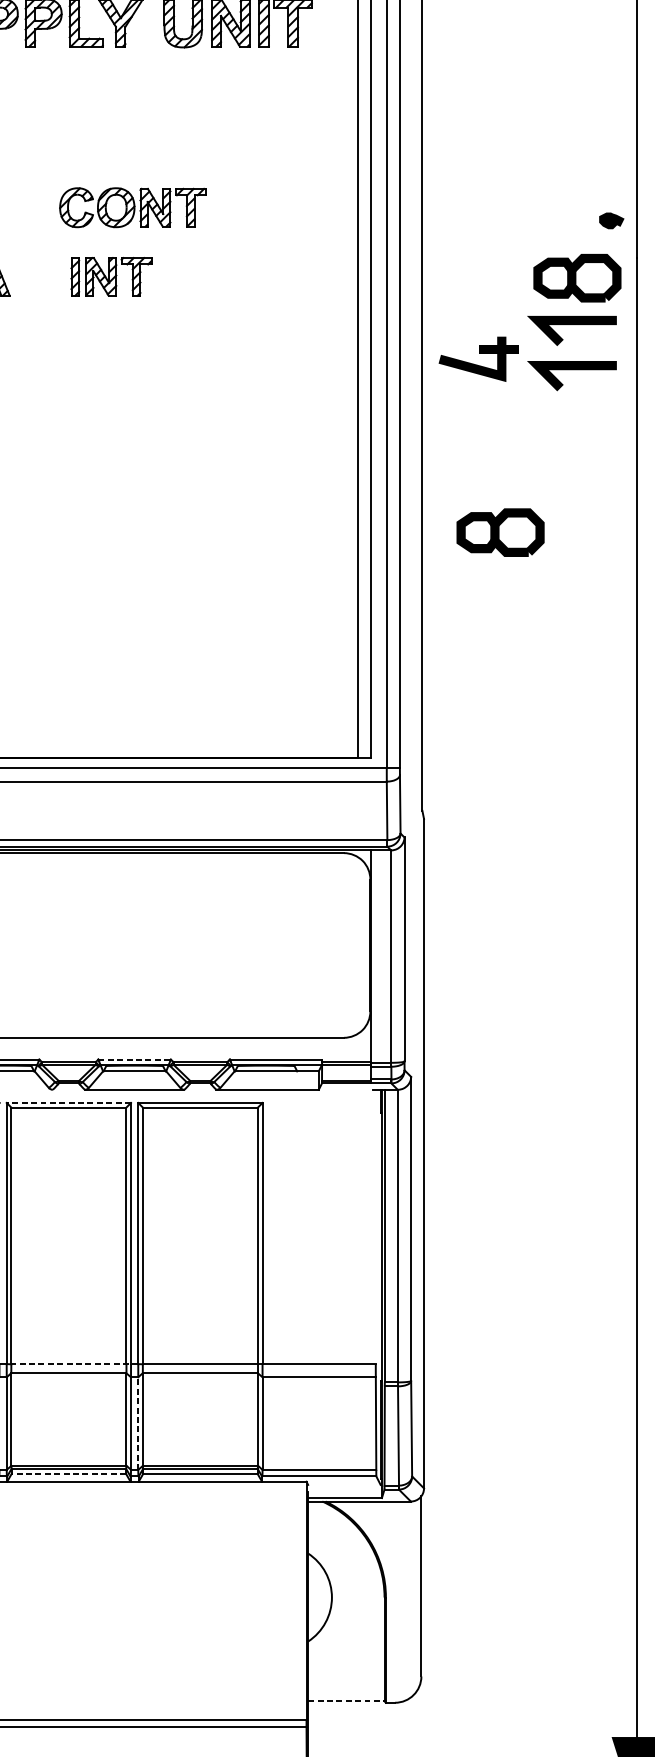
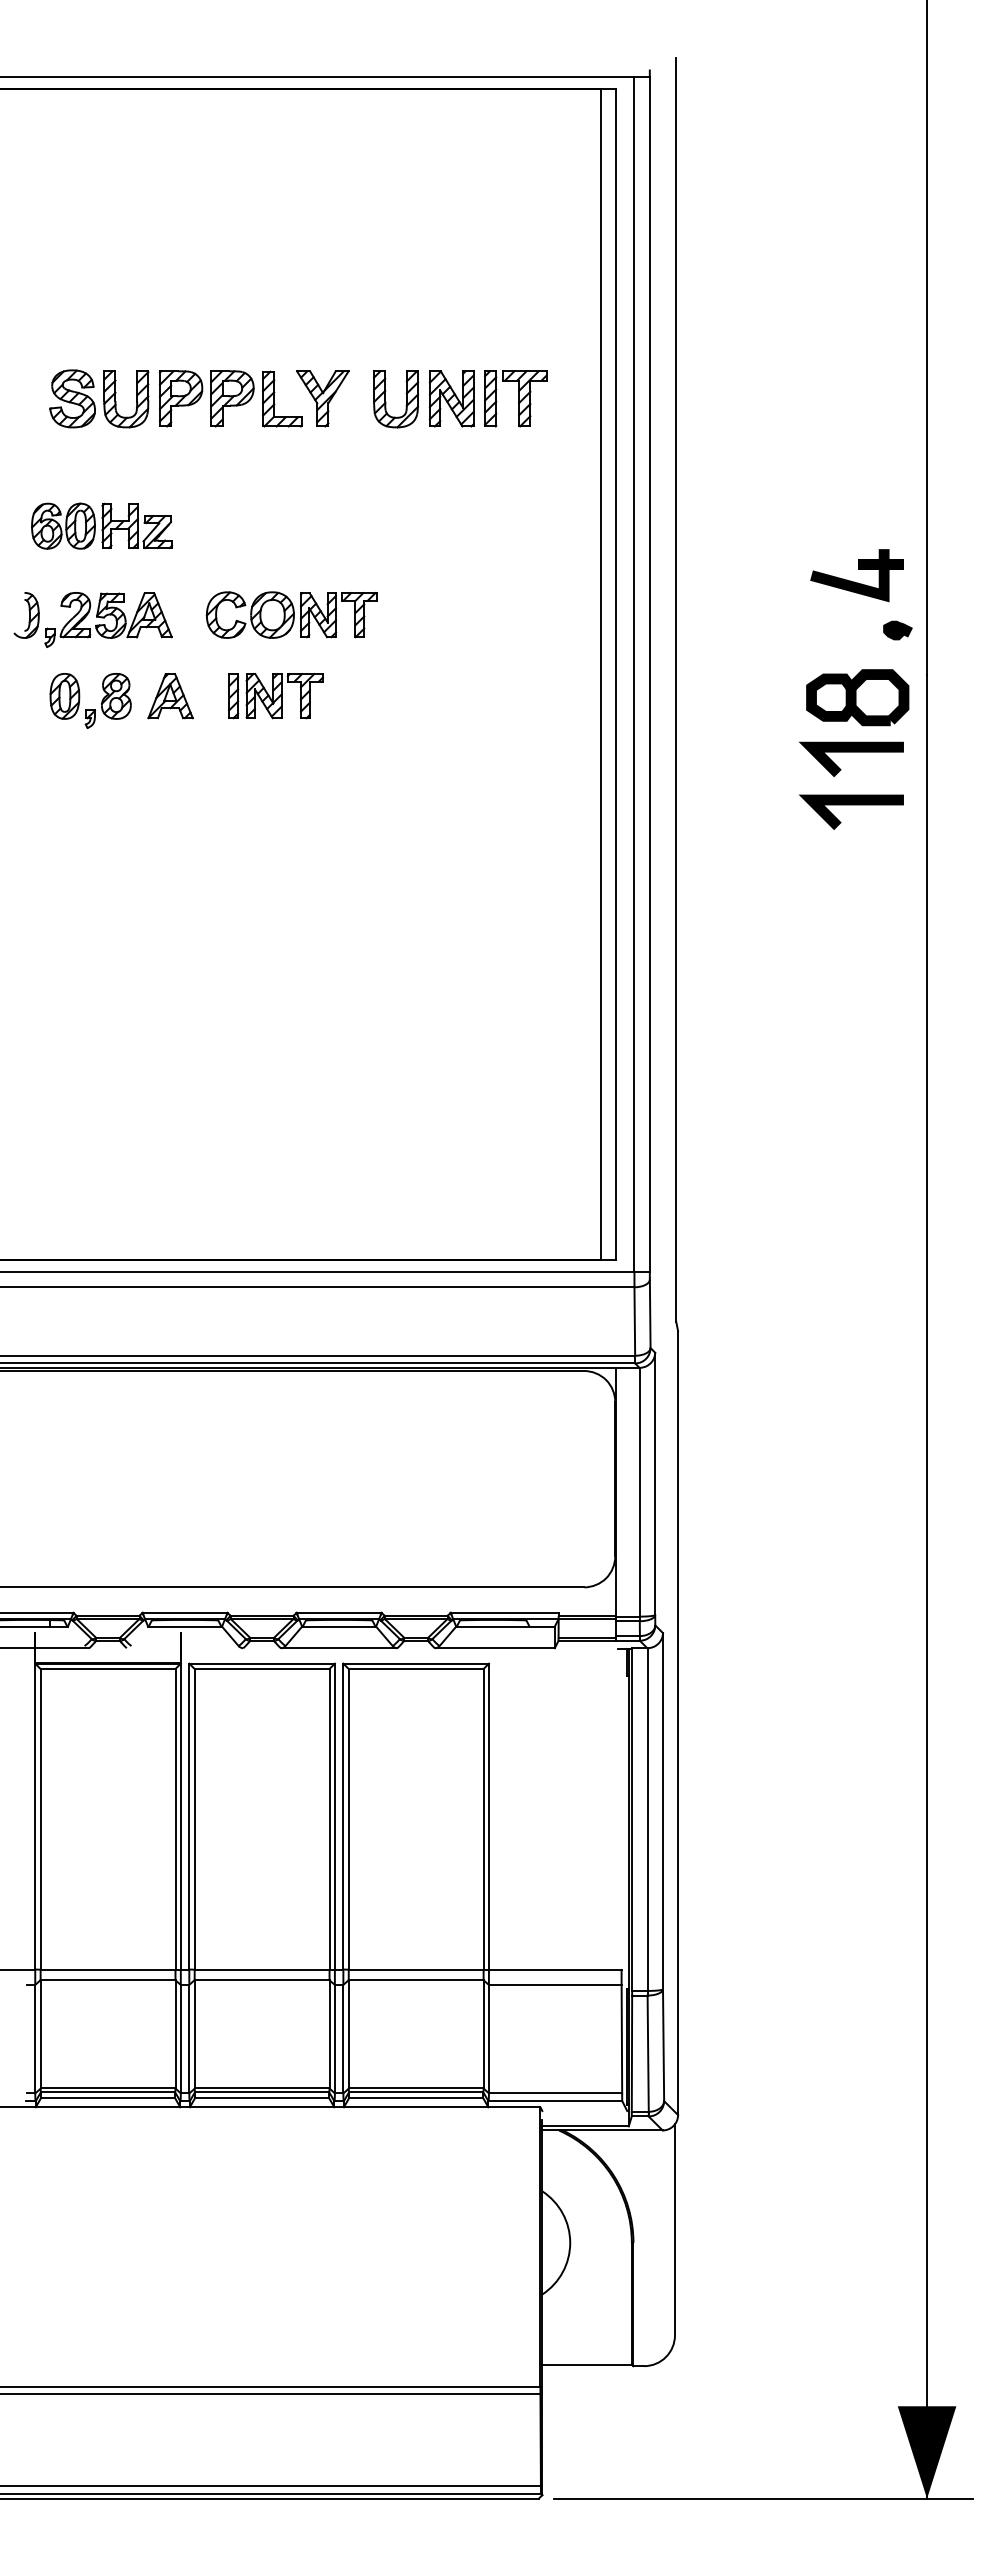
part: (132, 207) -> (291, 614), moved
part: (111, 277) -> (275, 696), moved
part: (479, 354) -> (858, 569), moved
part: (500, 532) -> (767, 995), removed
line: (134, 1059) -> (339, 1612), dashed -> solid
line: (69, 1102) -> (262, 1663), dashed -> solid
line: (74, 1364) -> (268, 1969), dashed -> solid
line: (138, 1423) -> (343, 2038), dashed -> solid
line: (69, 1473) -> (262, 2097), dashed -> solid
line: (346, 1701) -> (587, 2364), dashed -> solid

